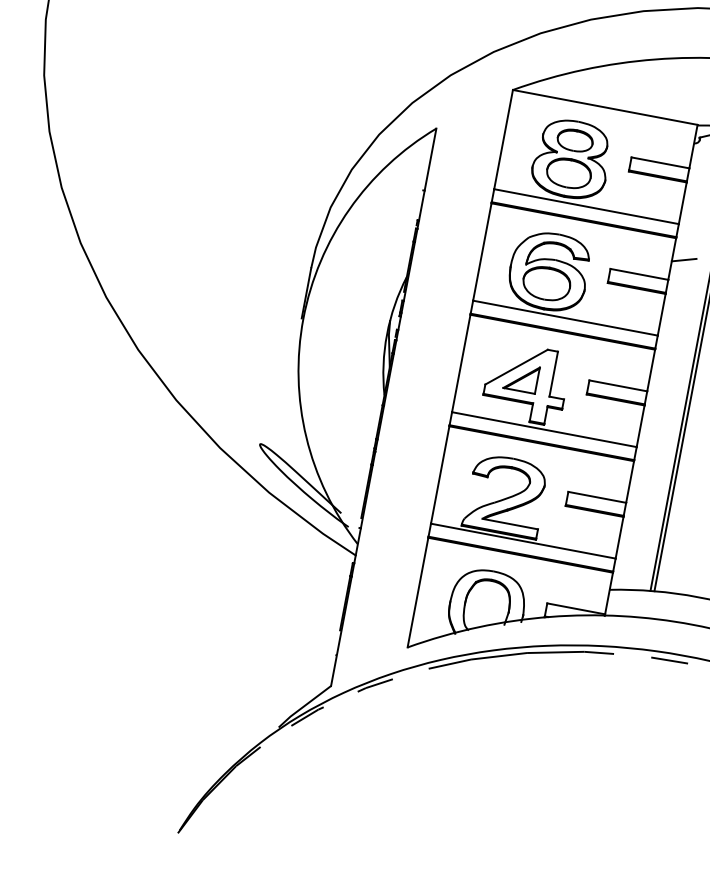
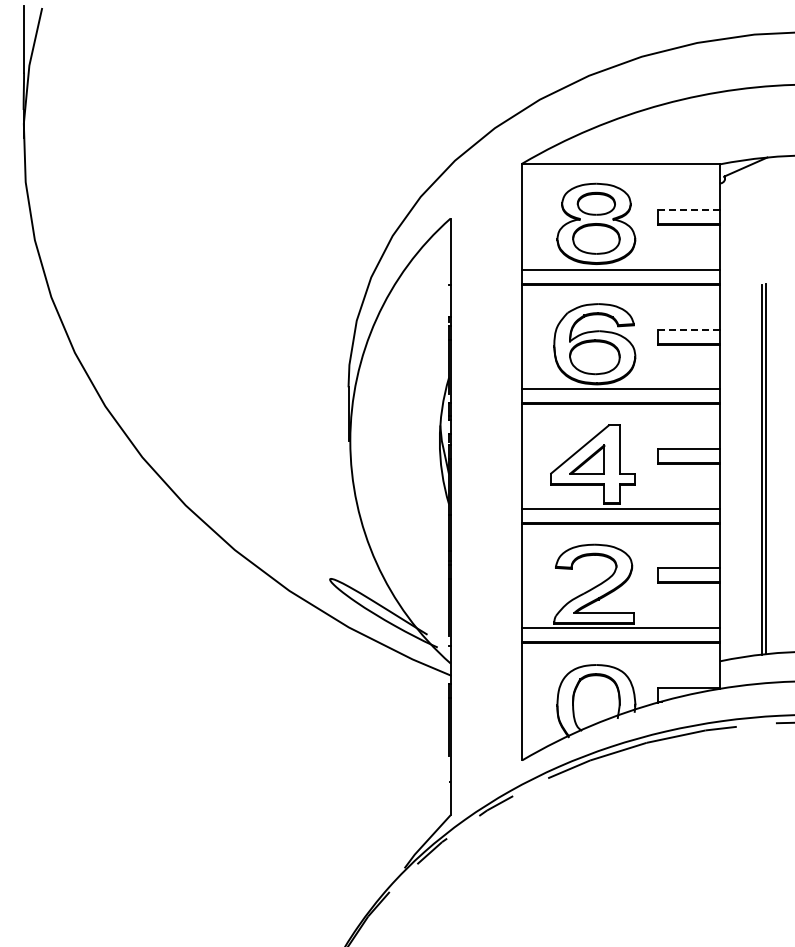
line: (660, 163) -> (688, 210), solid -> dashed
line: (683, 259) -> (731, 305), removed
line: (639, 274) -> (688, 329), solid -> dashed

